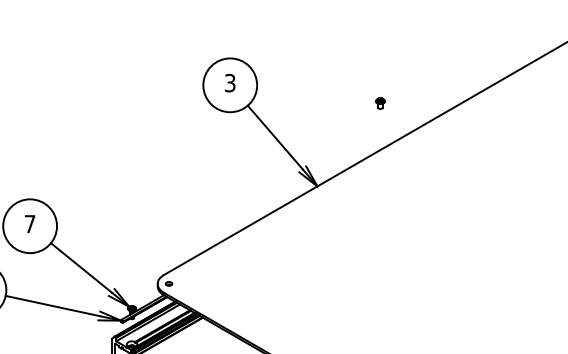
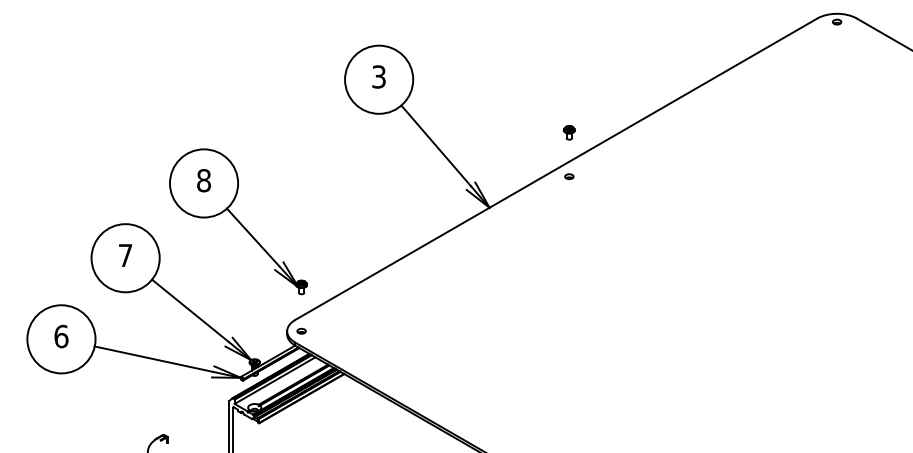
part: (380, 103) -> (569, 132), moved
part: (380, 161) -> (569, 176), added
part: (119, 197) -> (238, 221), added

